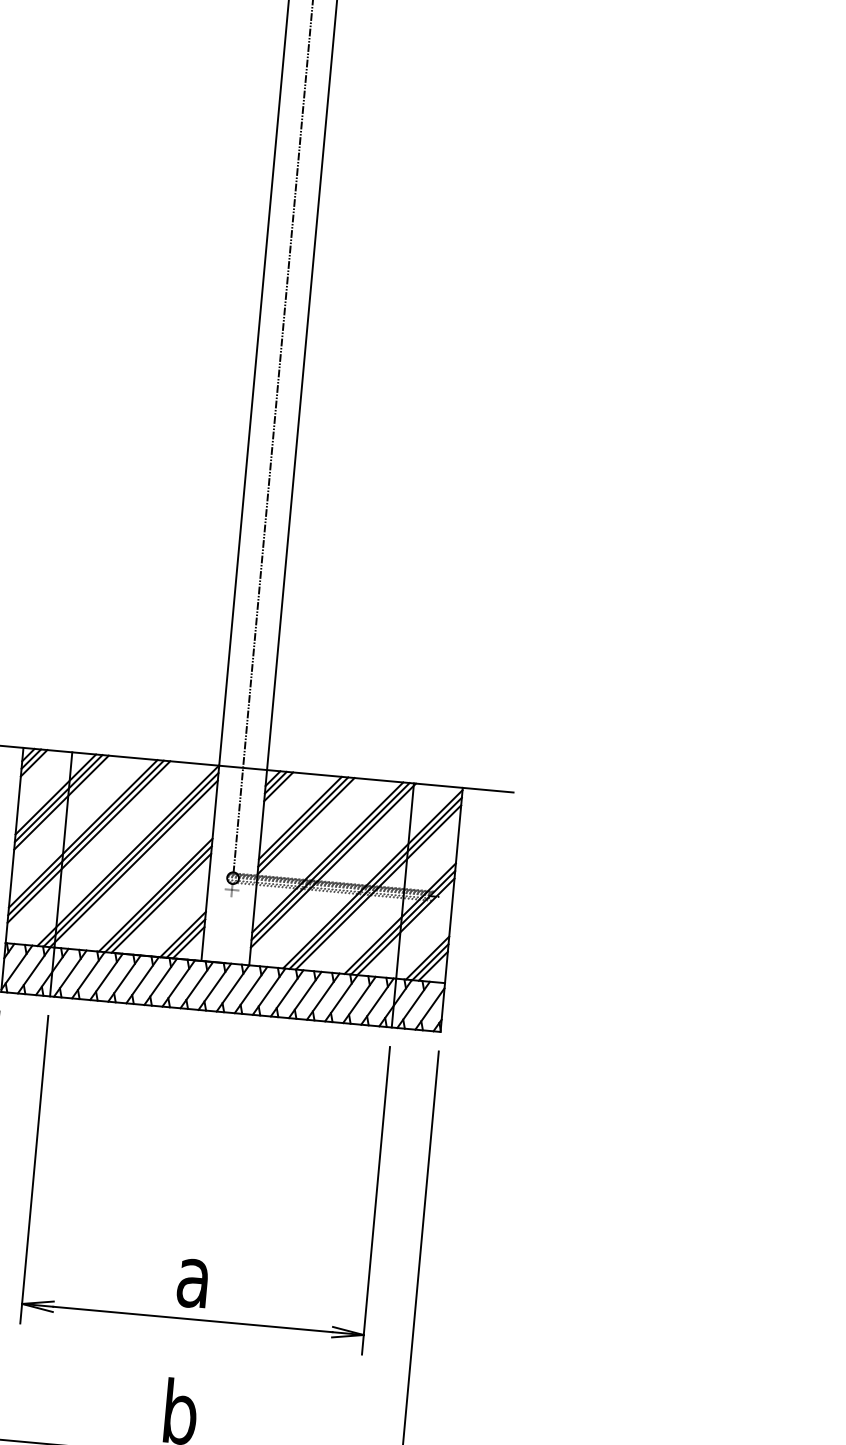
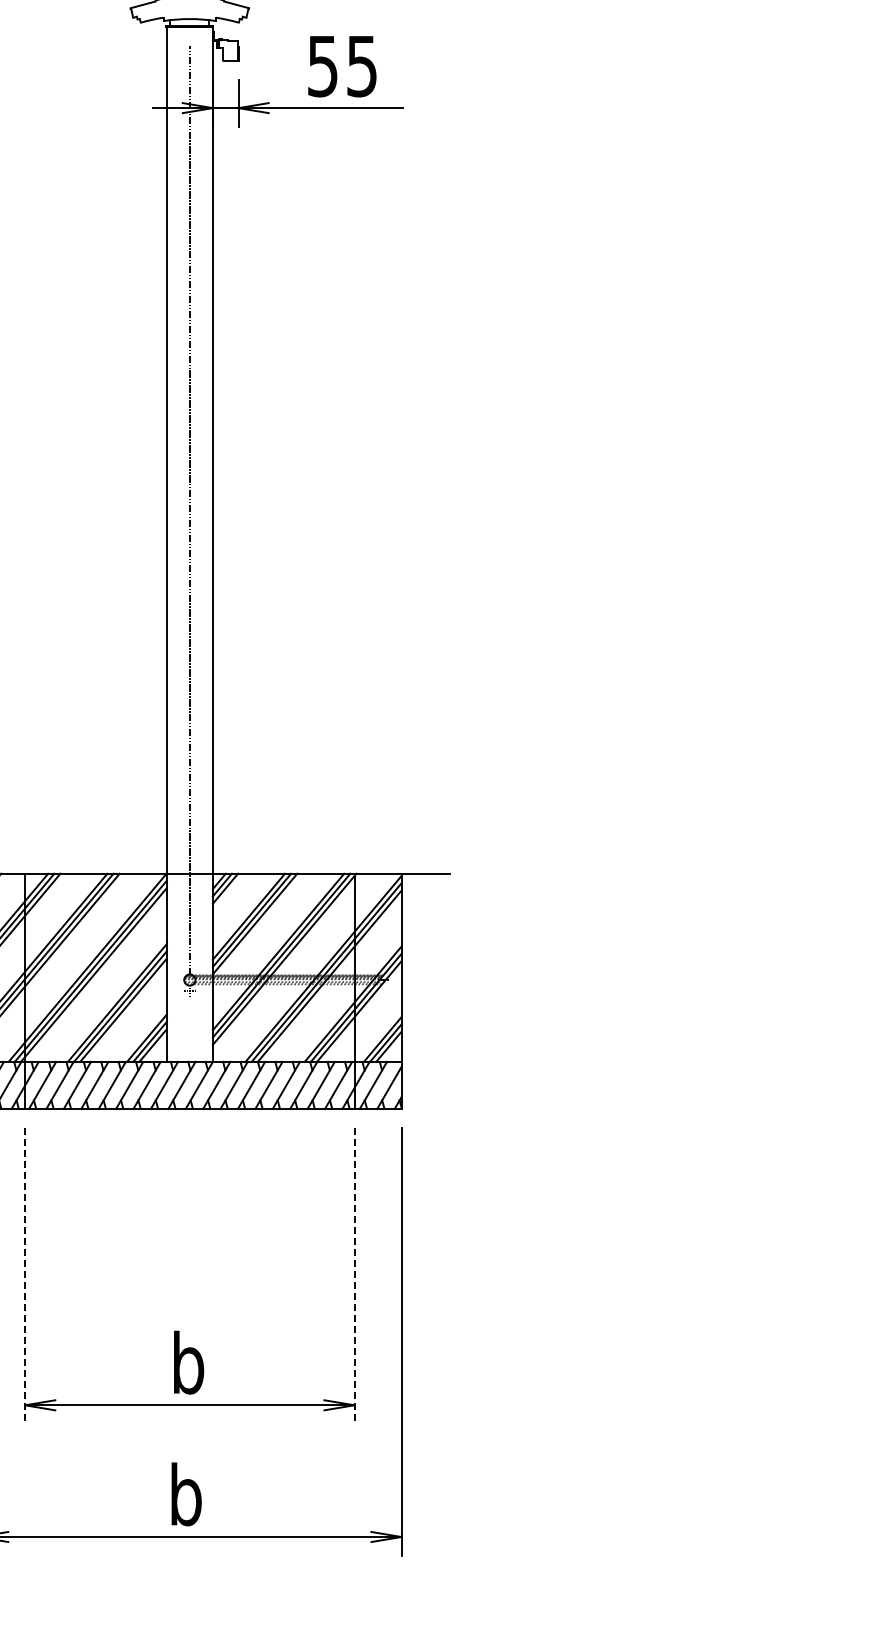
line: (34, 1170) -> (25, 1276), solid -> dashed
line: (375, 1201) -> (354, 1276), solid -> dashed
text: (195, 1274) -> (188, 1362), a -> b

